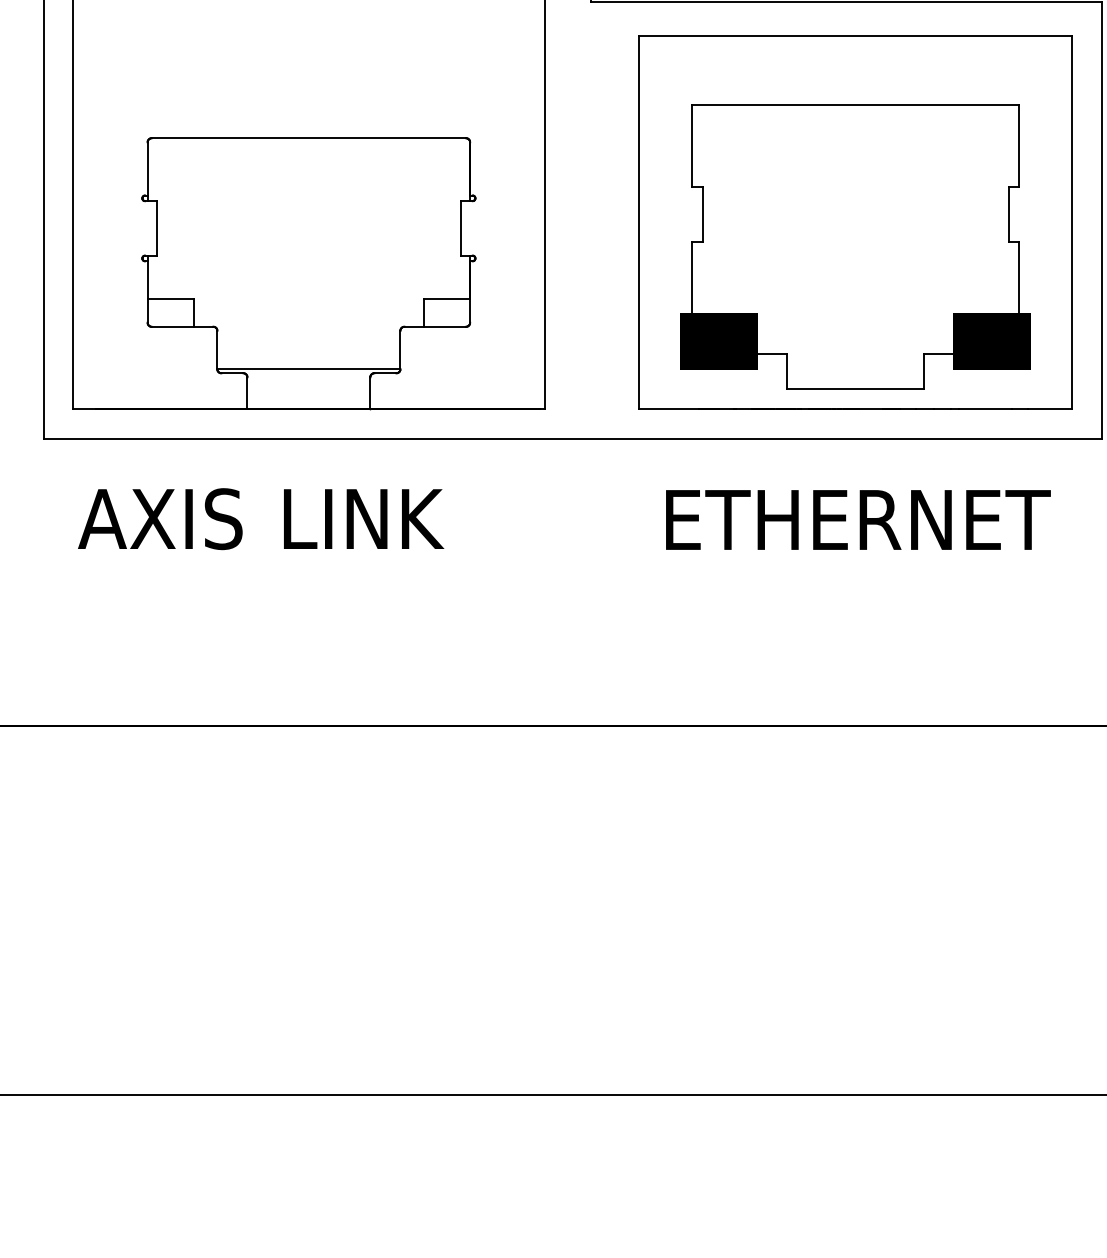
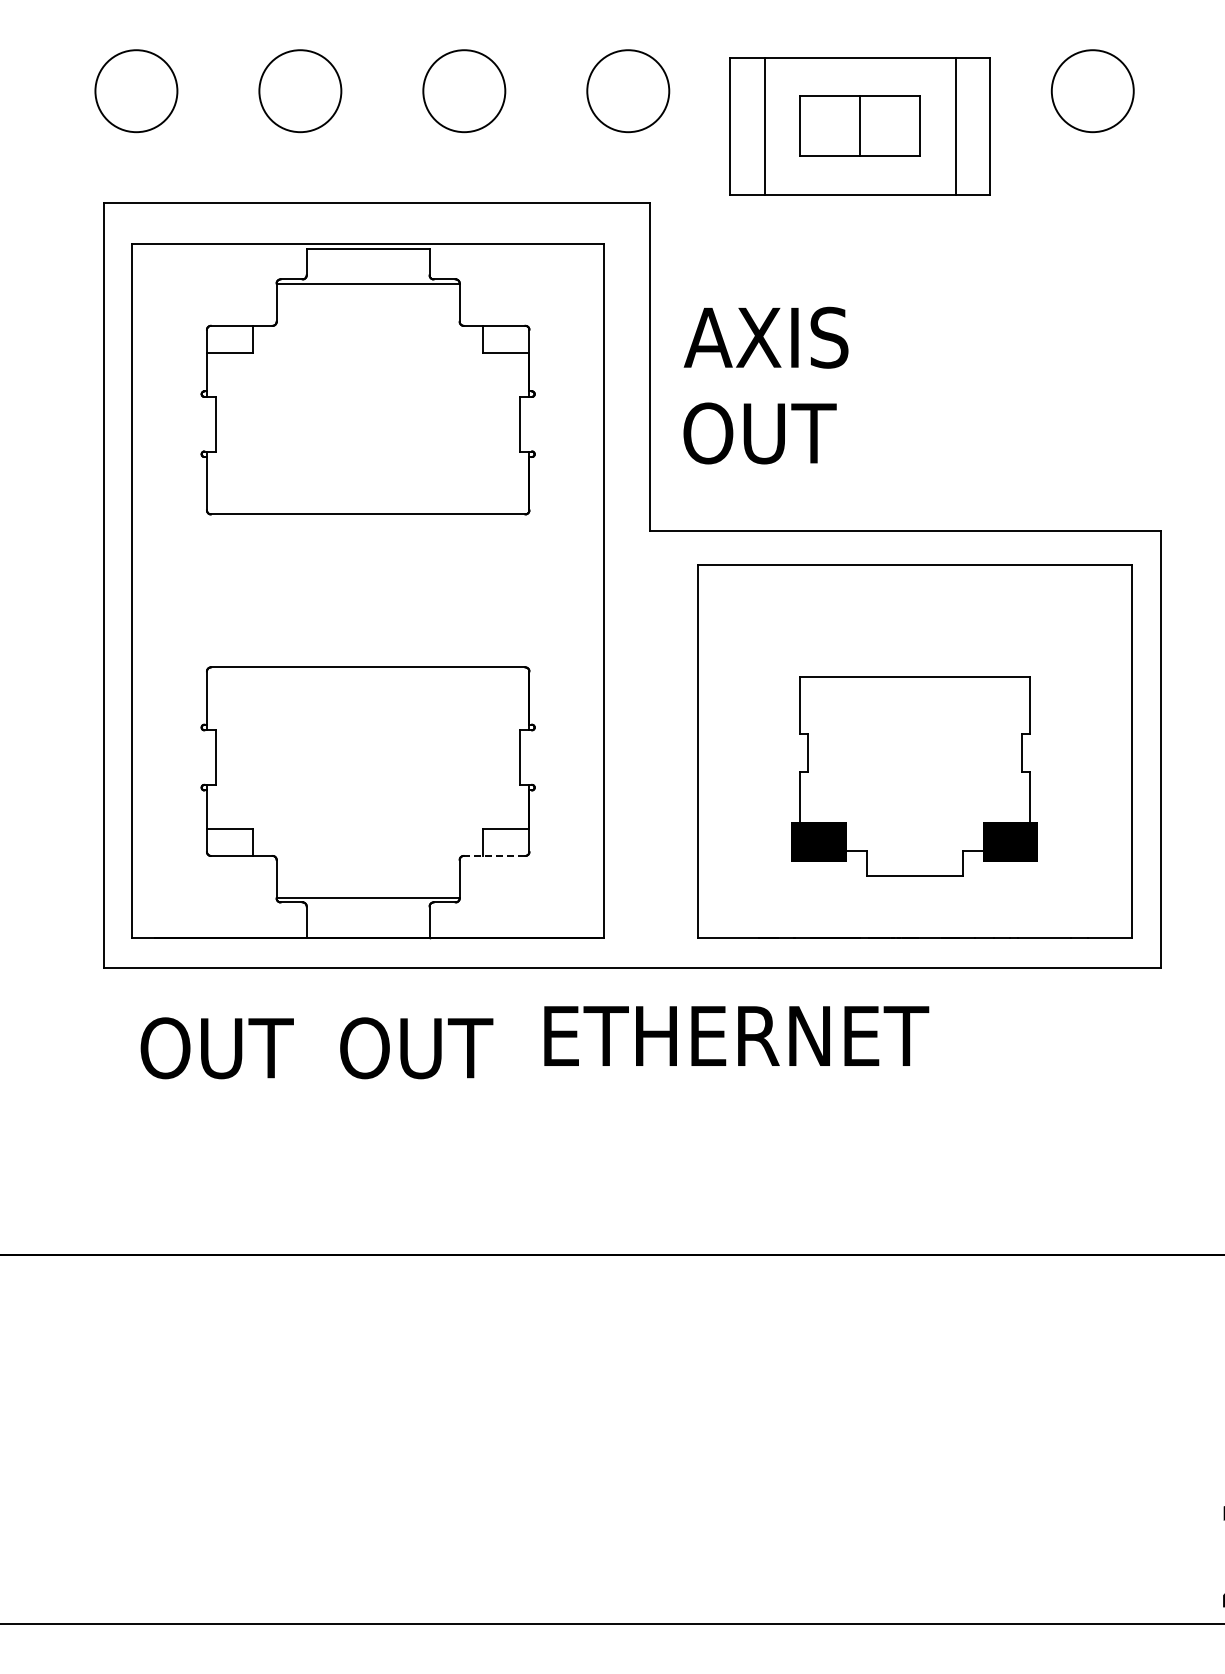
part: (855, 246) -> (914, 775), size x0.7
line: (435, 326) -> (494, 855), solid -> dashed
text: (160, 519) -> (219, 1048), AXIS -> OUT
text: (362, 519) -> (421, 1048), LINK -> OUT
text: (858, 519) -> (736, 1035), moved

